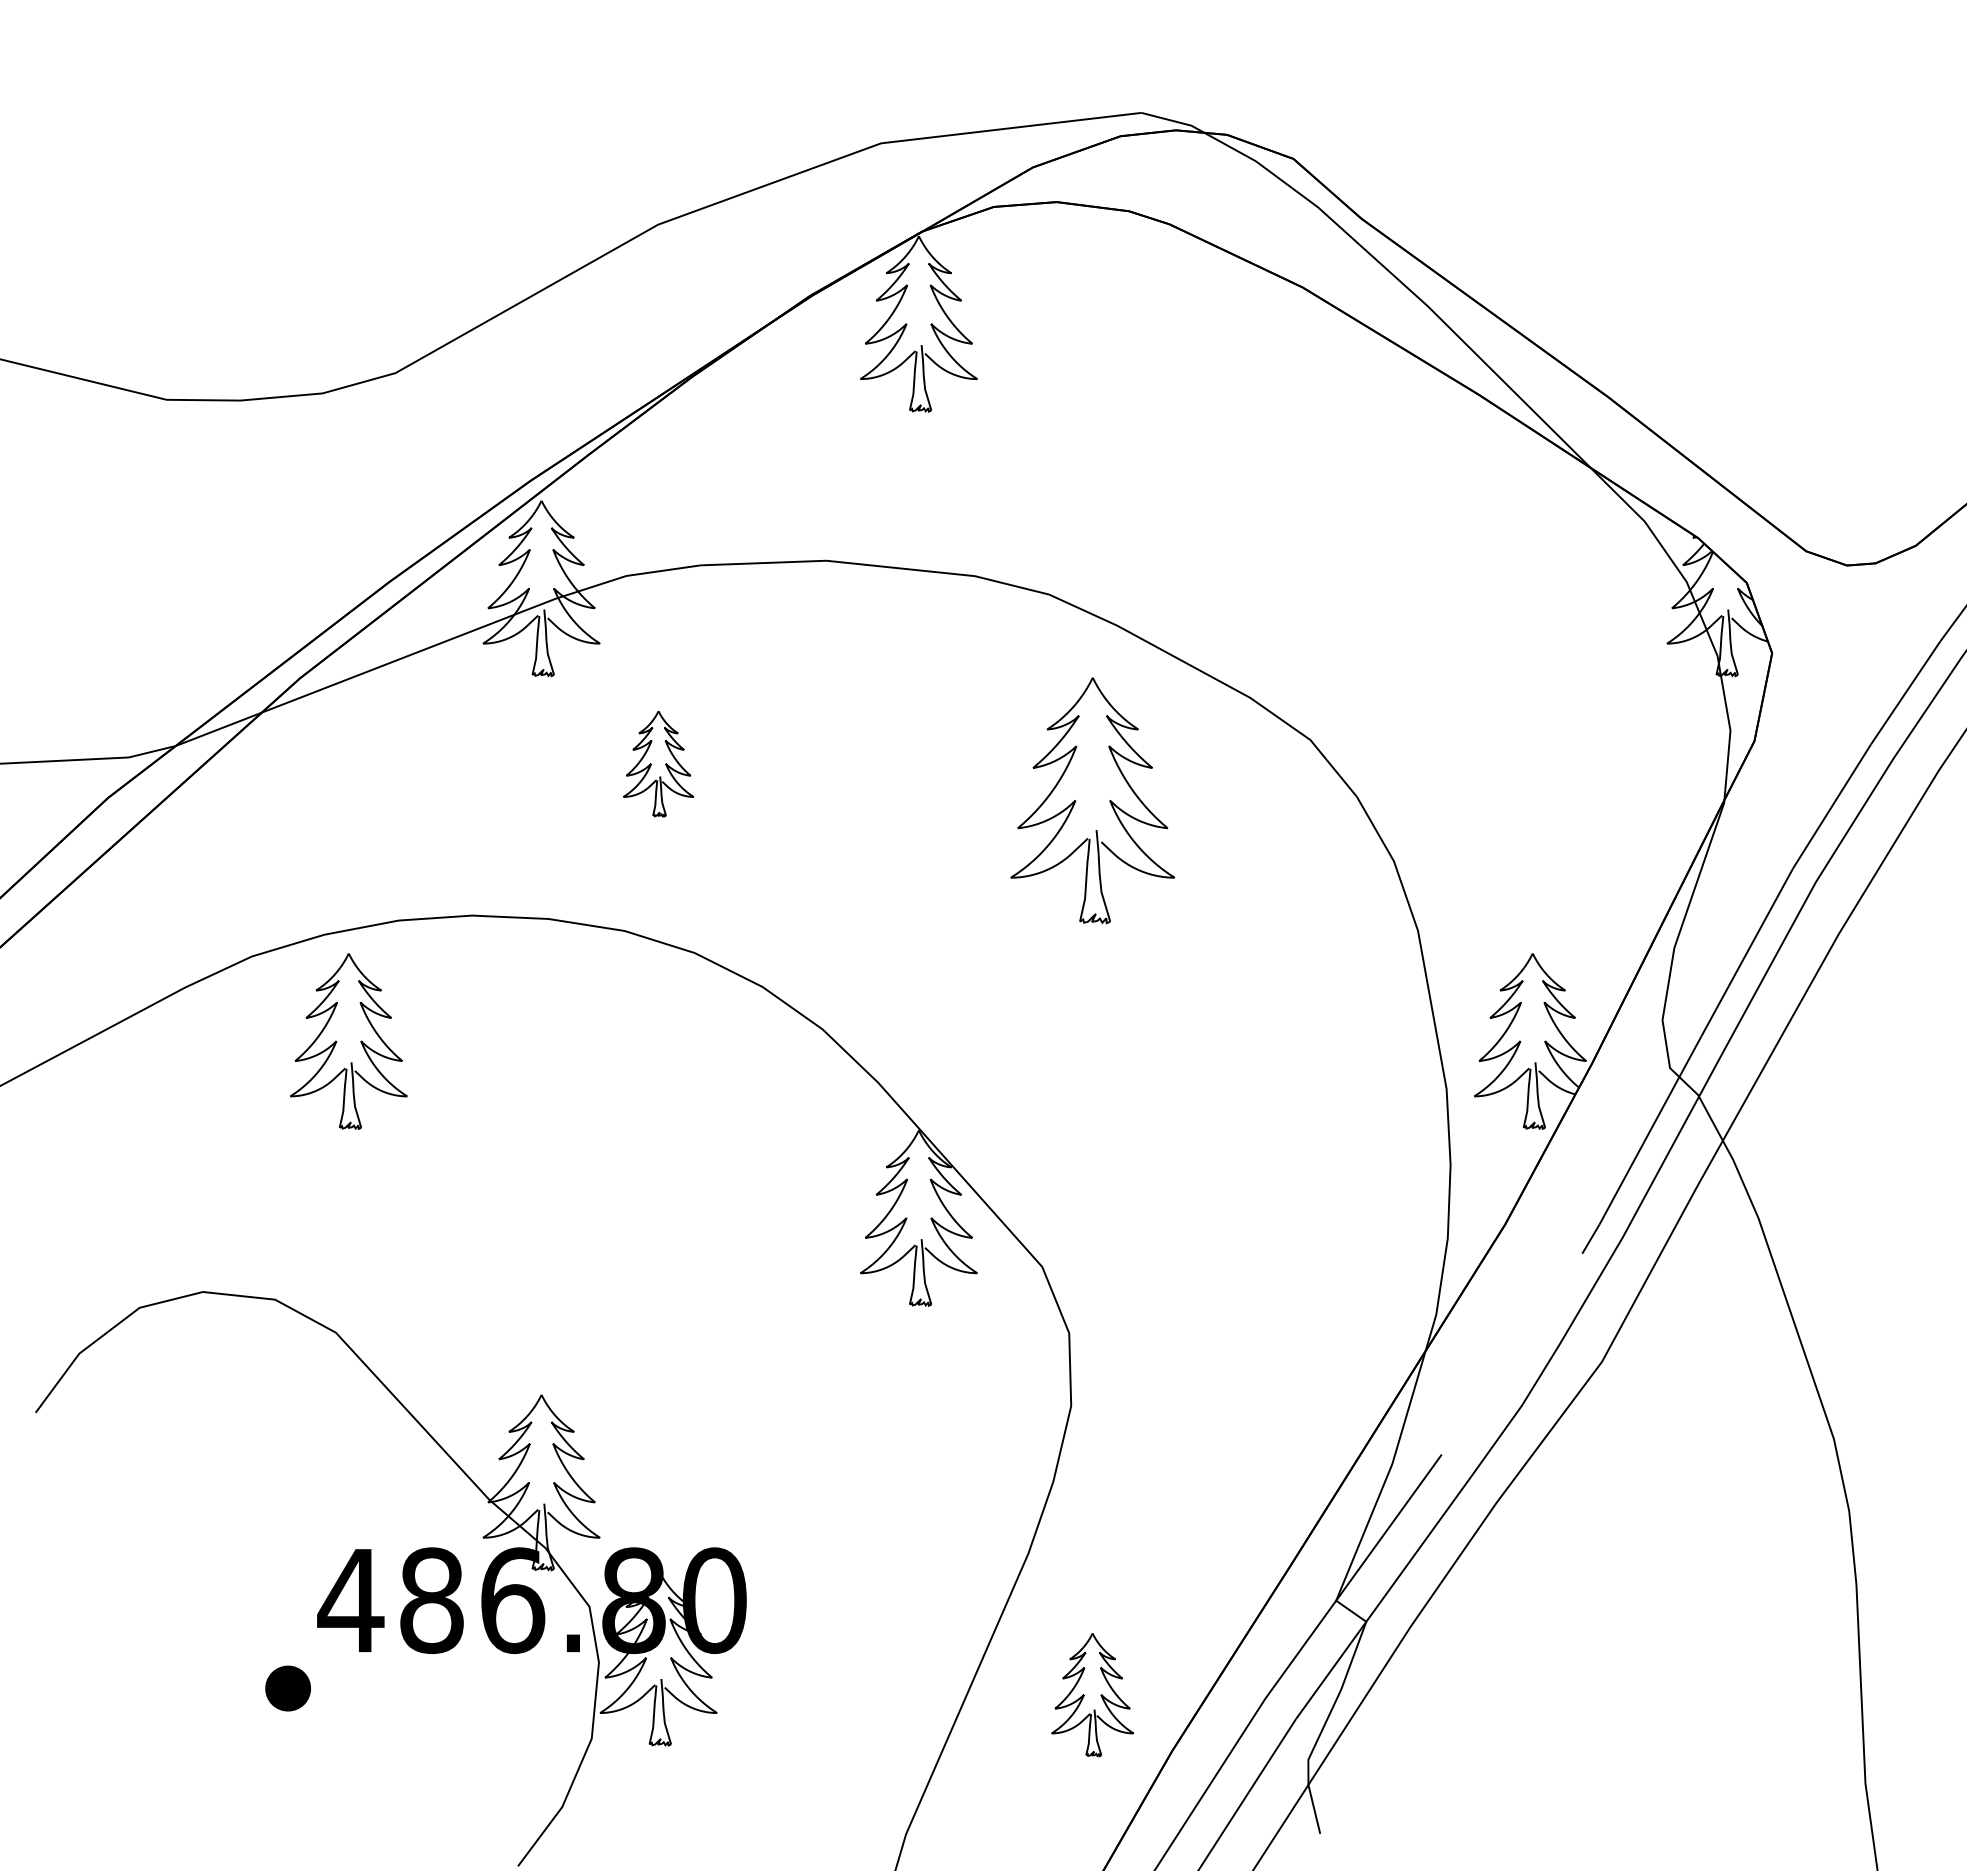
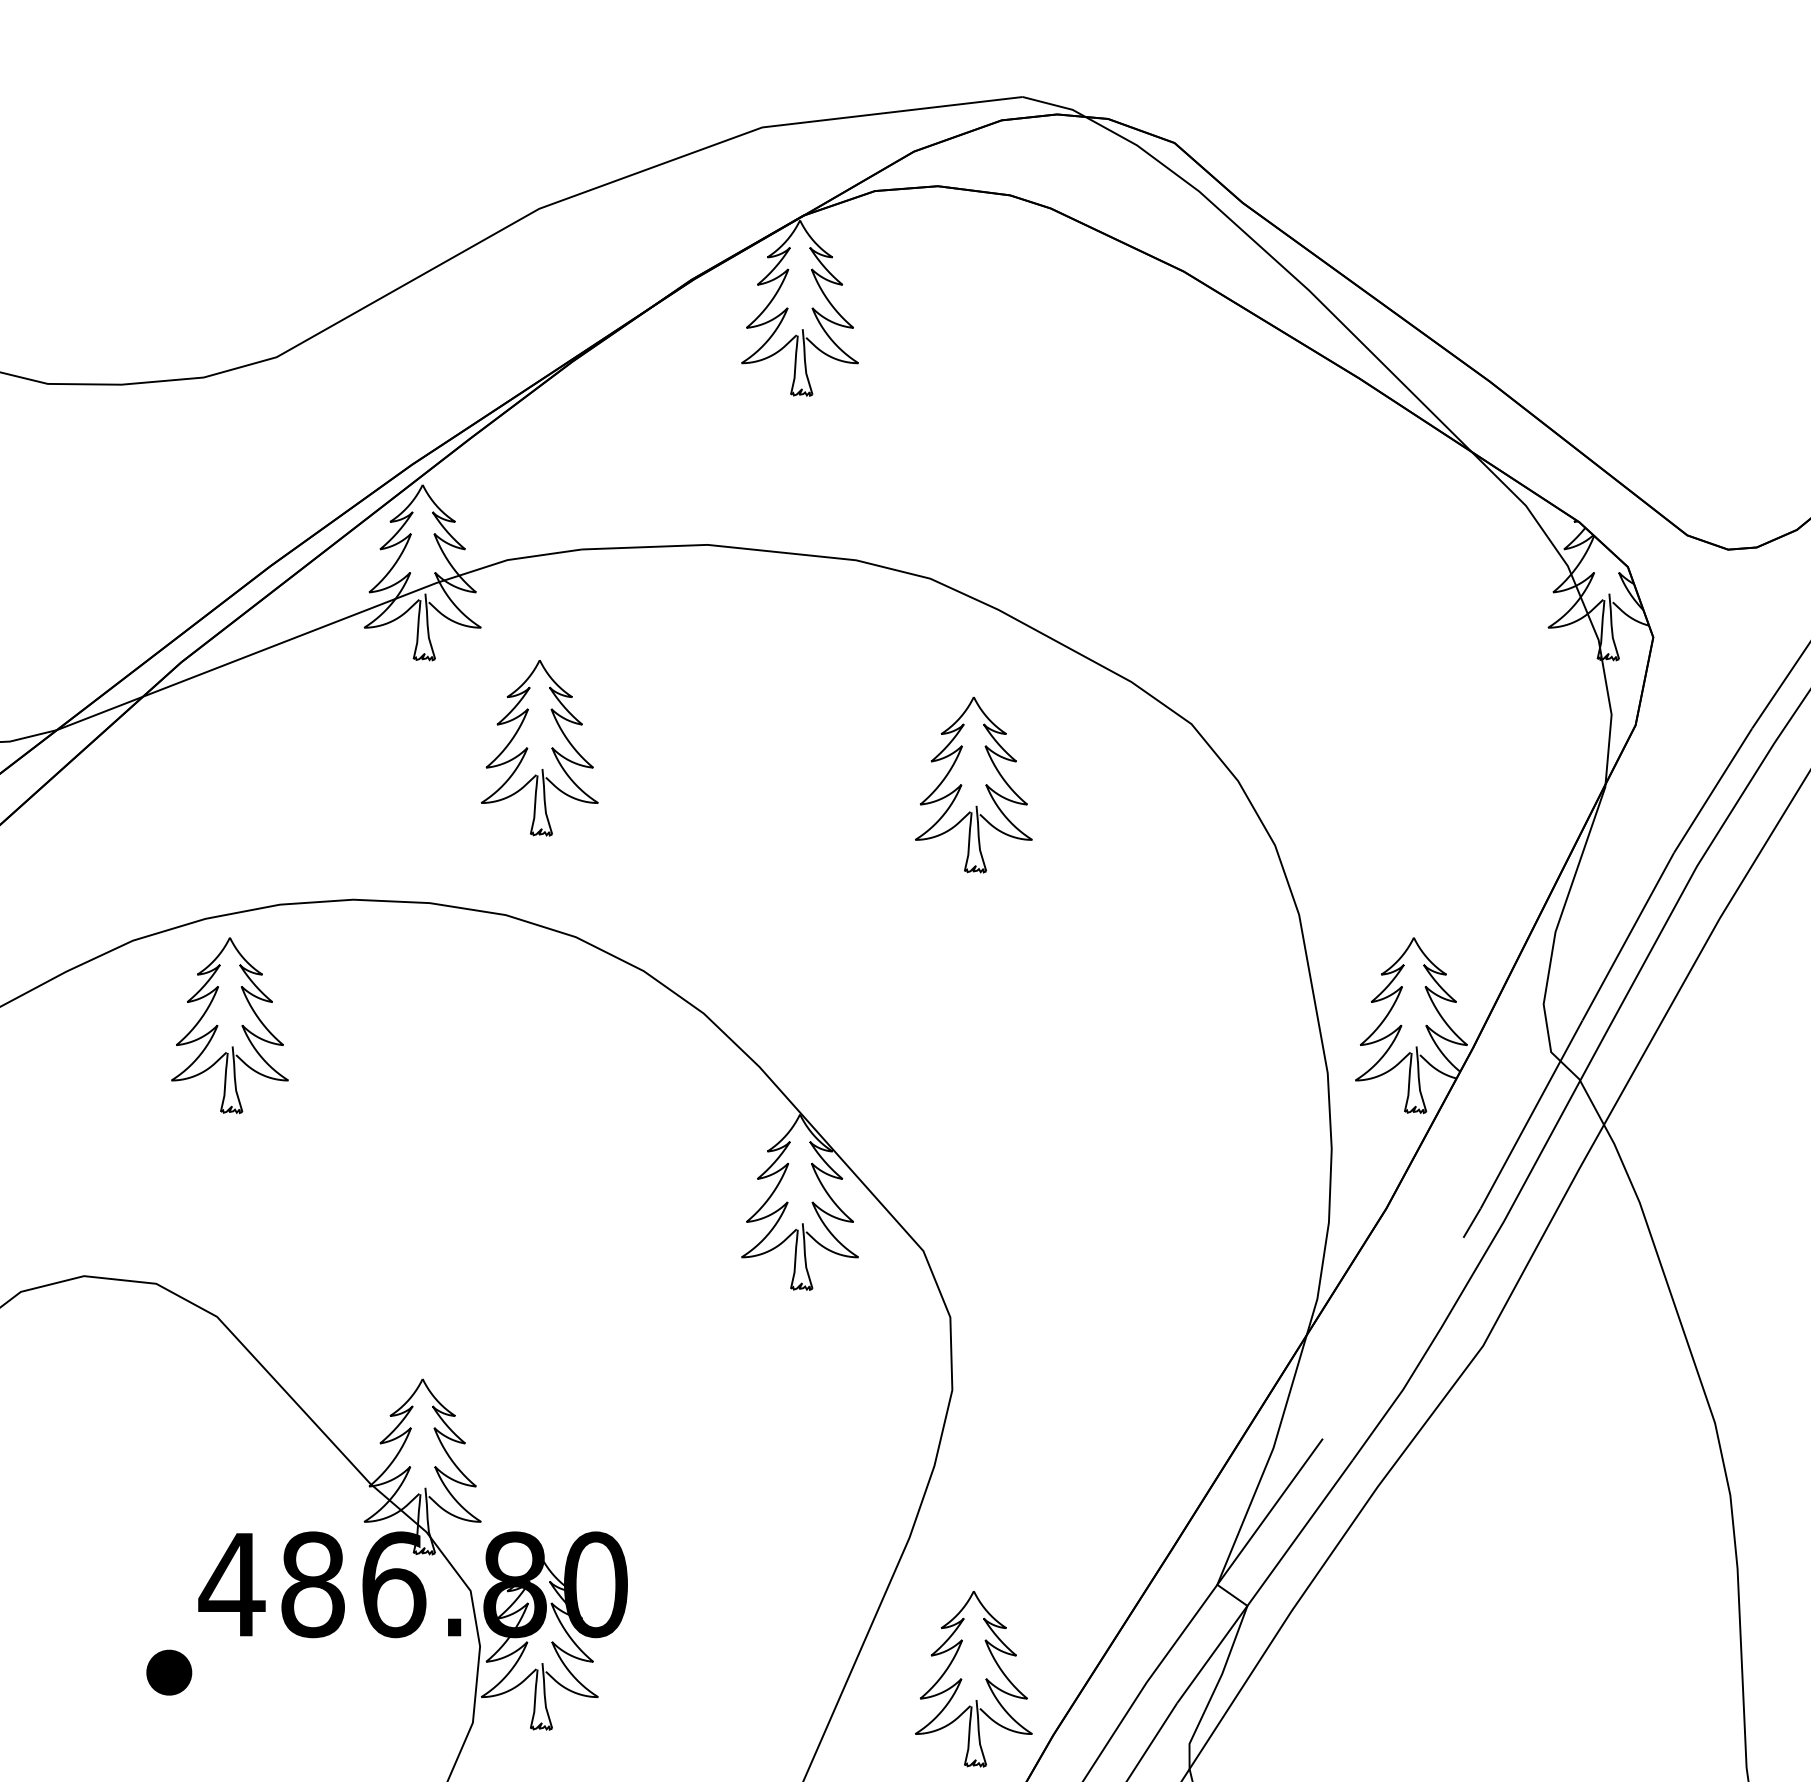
part: (658, 763) -> (539, 747), size x1.67
part: (1092, 800) -> (973, 784), size x0.71
part: (1092, 1694) -> (973, 1678), size x1.43

